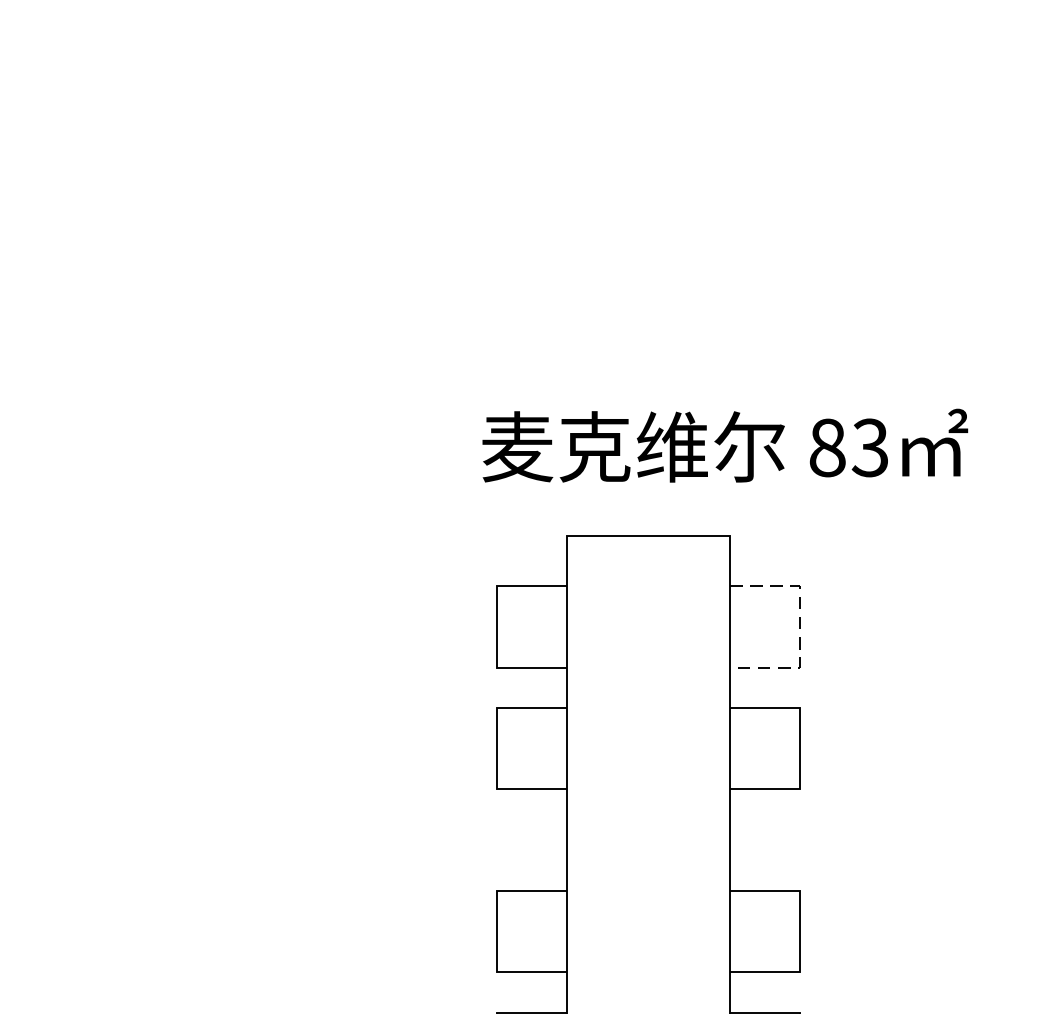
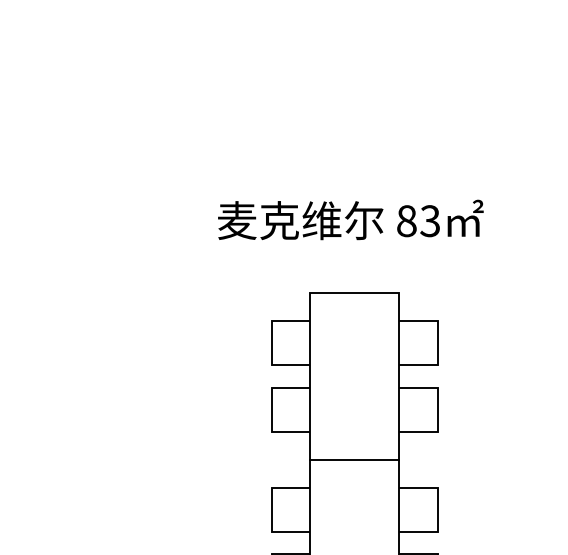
text: (724, 444) -> (350, 219), moved
line: (799, 627) -> (437, 343), dashed -> solid
line: (647, 839) -> (354, 459), added

